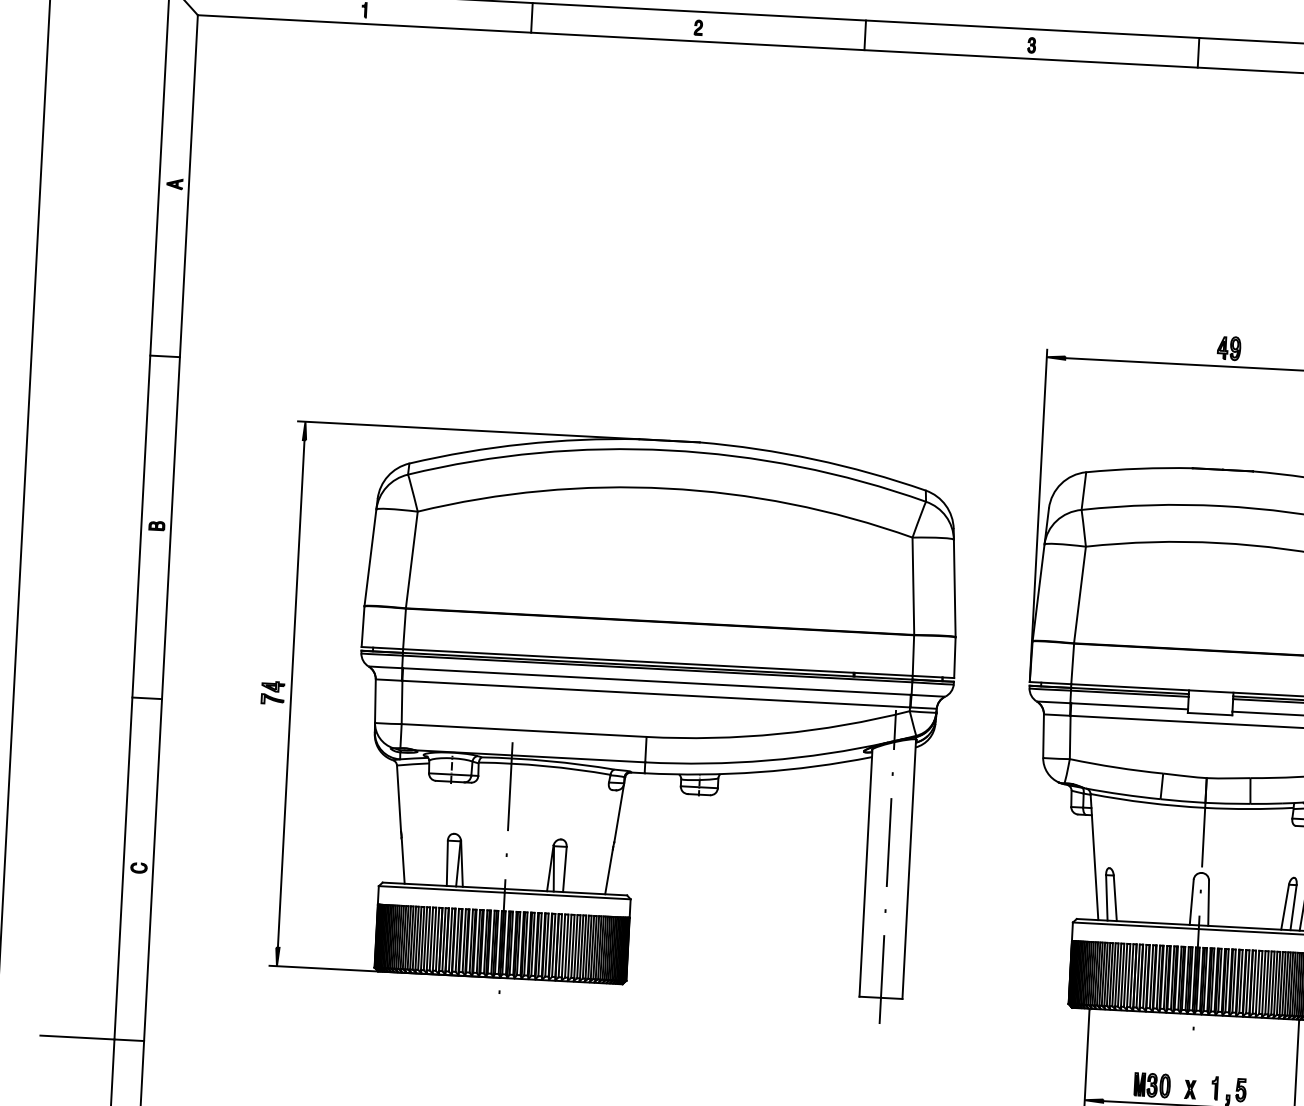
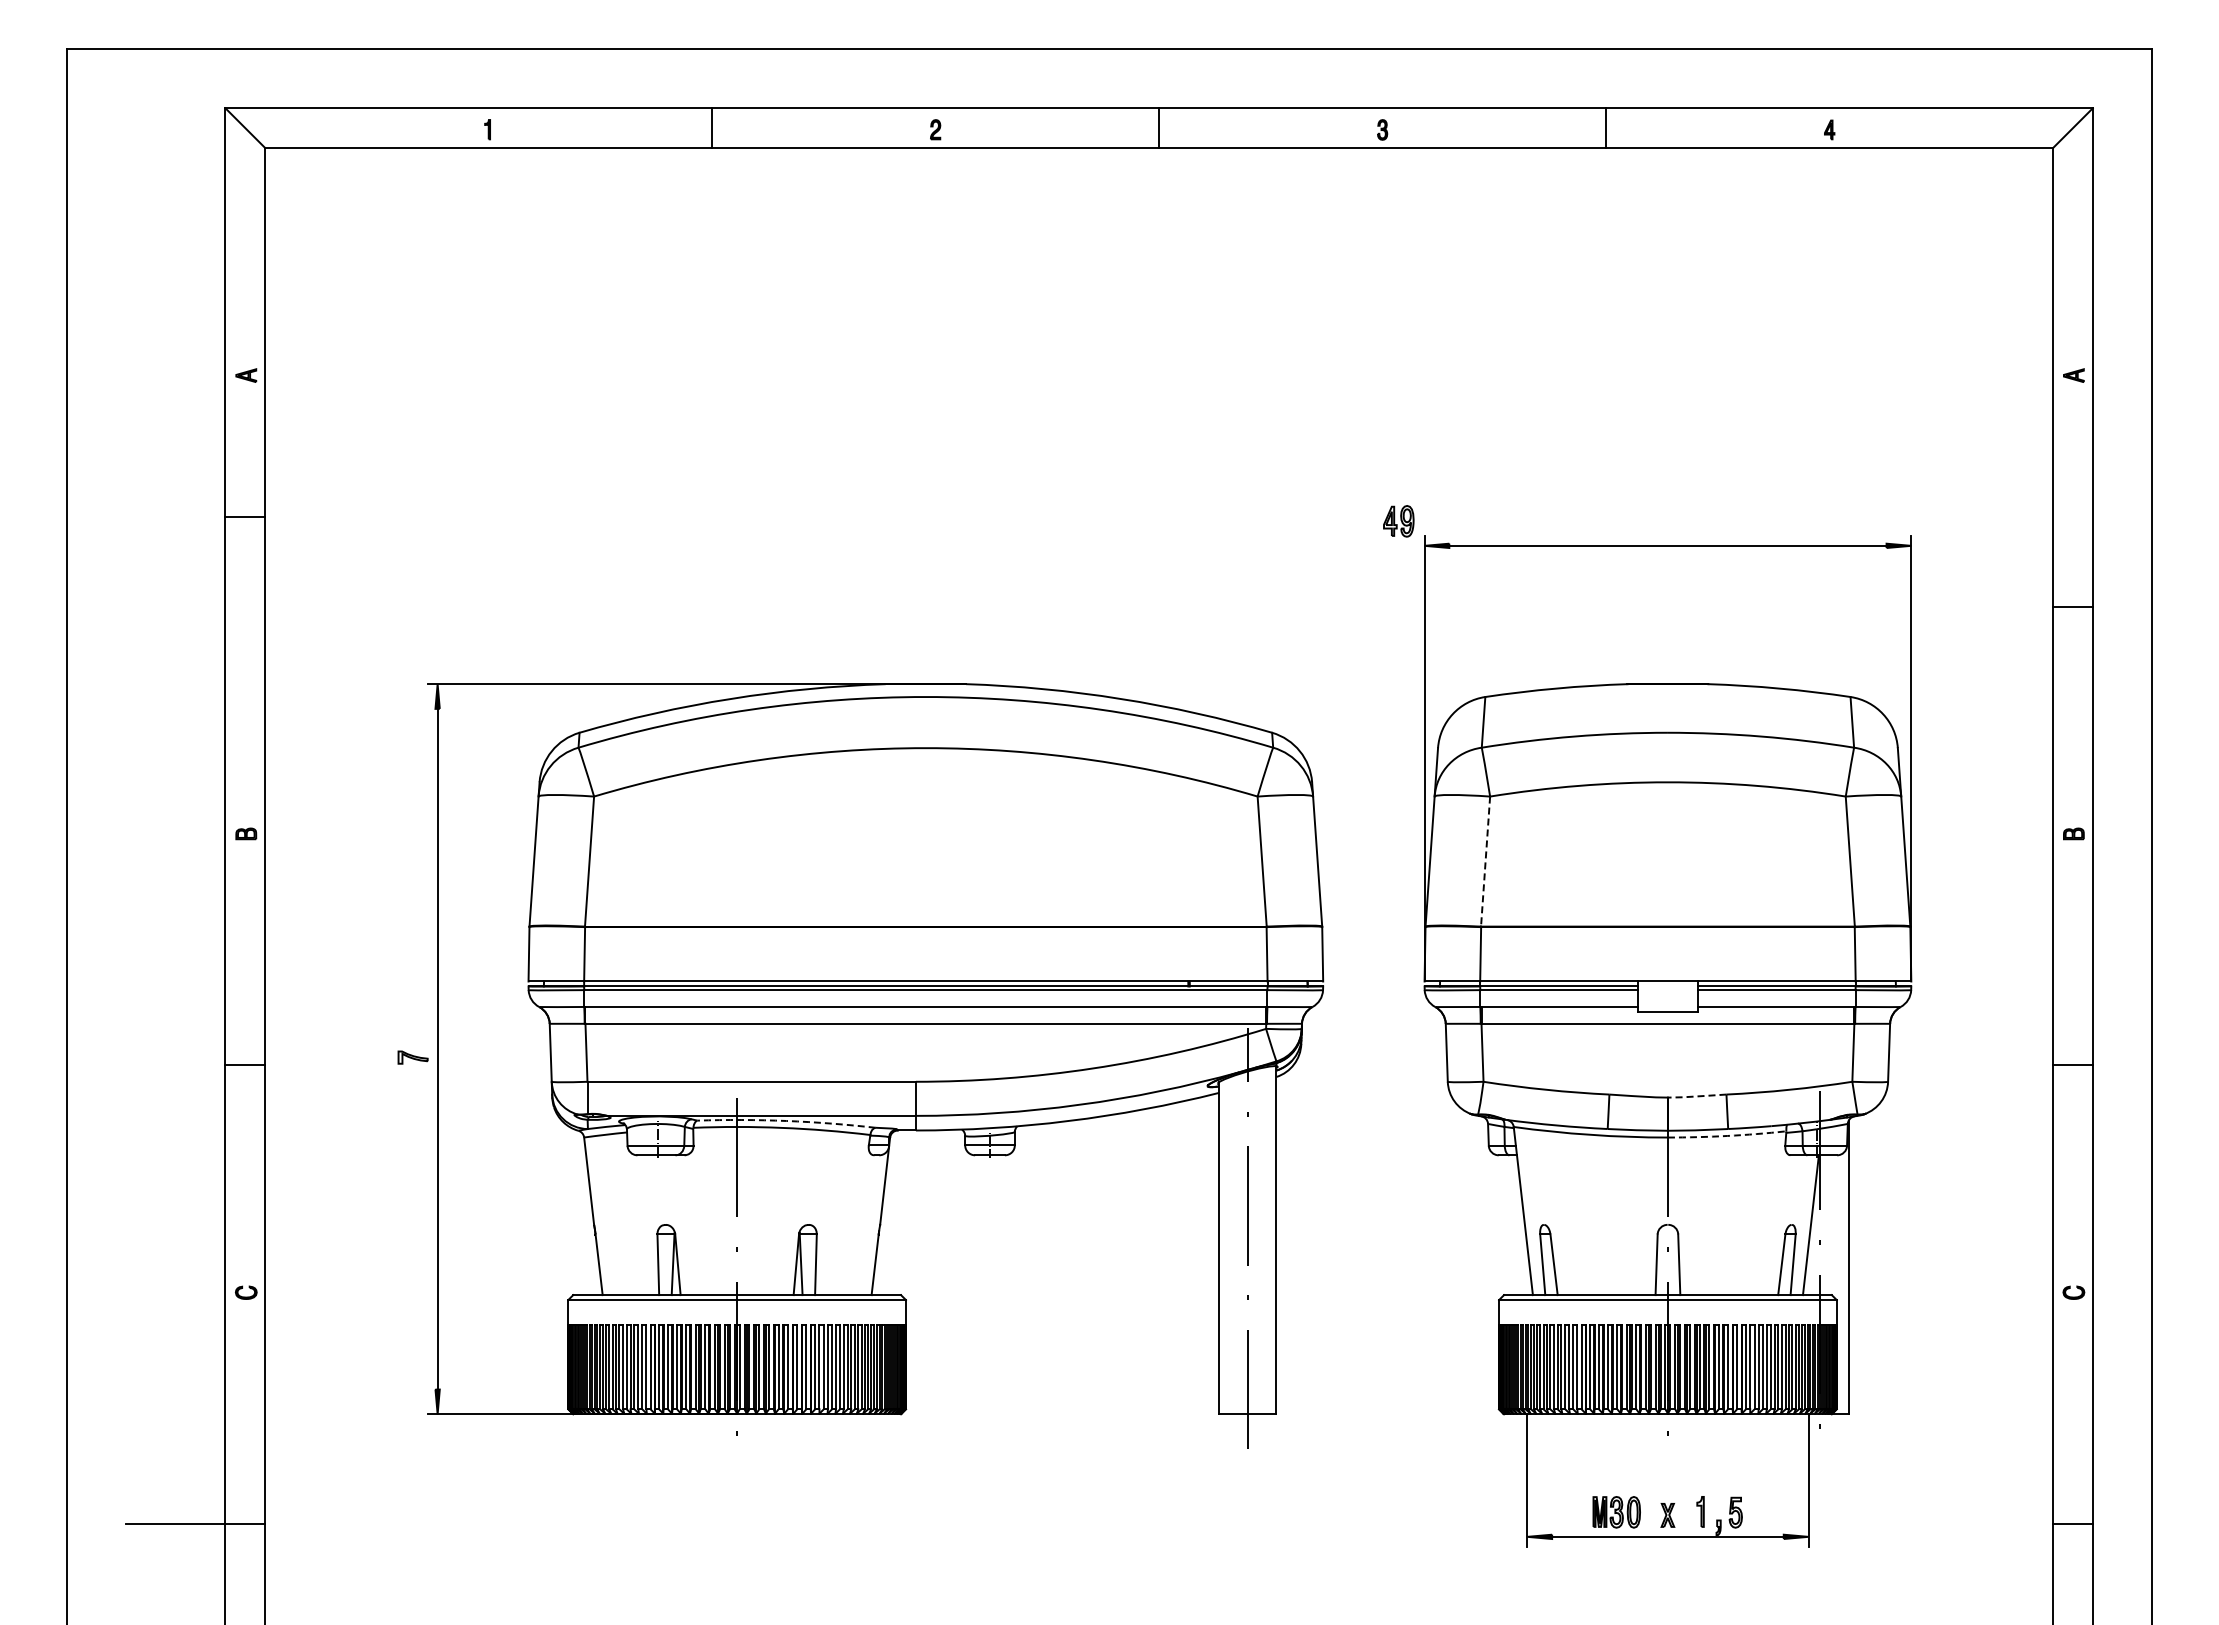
part: (1228, 348) -> (1398, 521), moved
line: (165, 356) -> (245, 516), moved
line: (1079, 595) -> (1485, 862), solid -> dashed
part: (272, 686) -> (412, 1040), removed
arc: (548, 760) -> (786, 1120), solid -> dashed
line: (1228, 778) -> (1696, 1096), solid -> dashed
arc: (1249, 808) -> (1727, 1135), solid -> dashed

